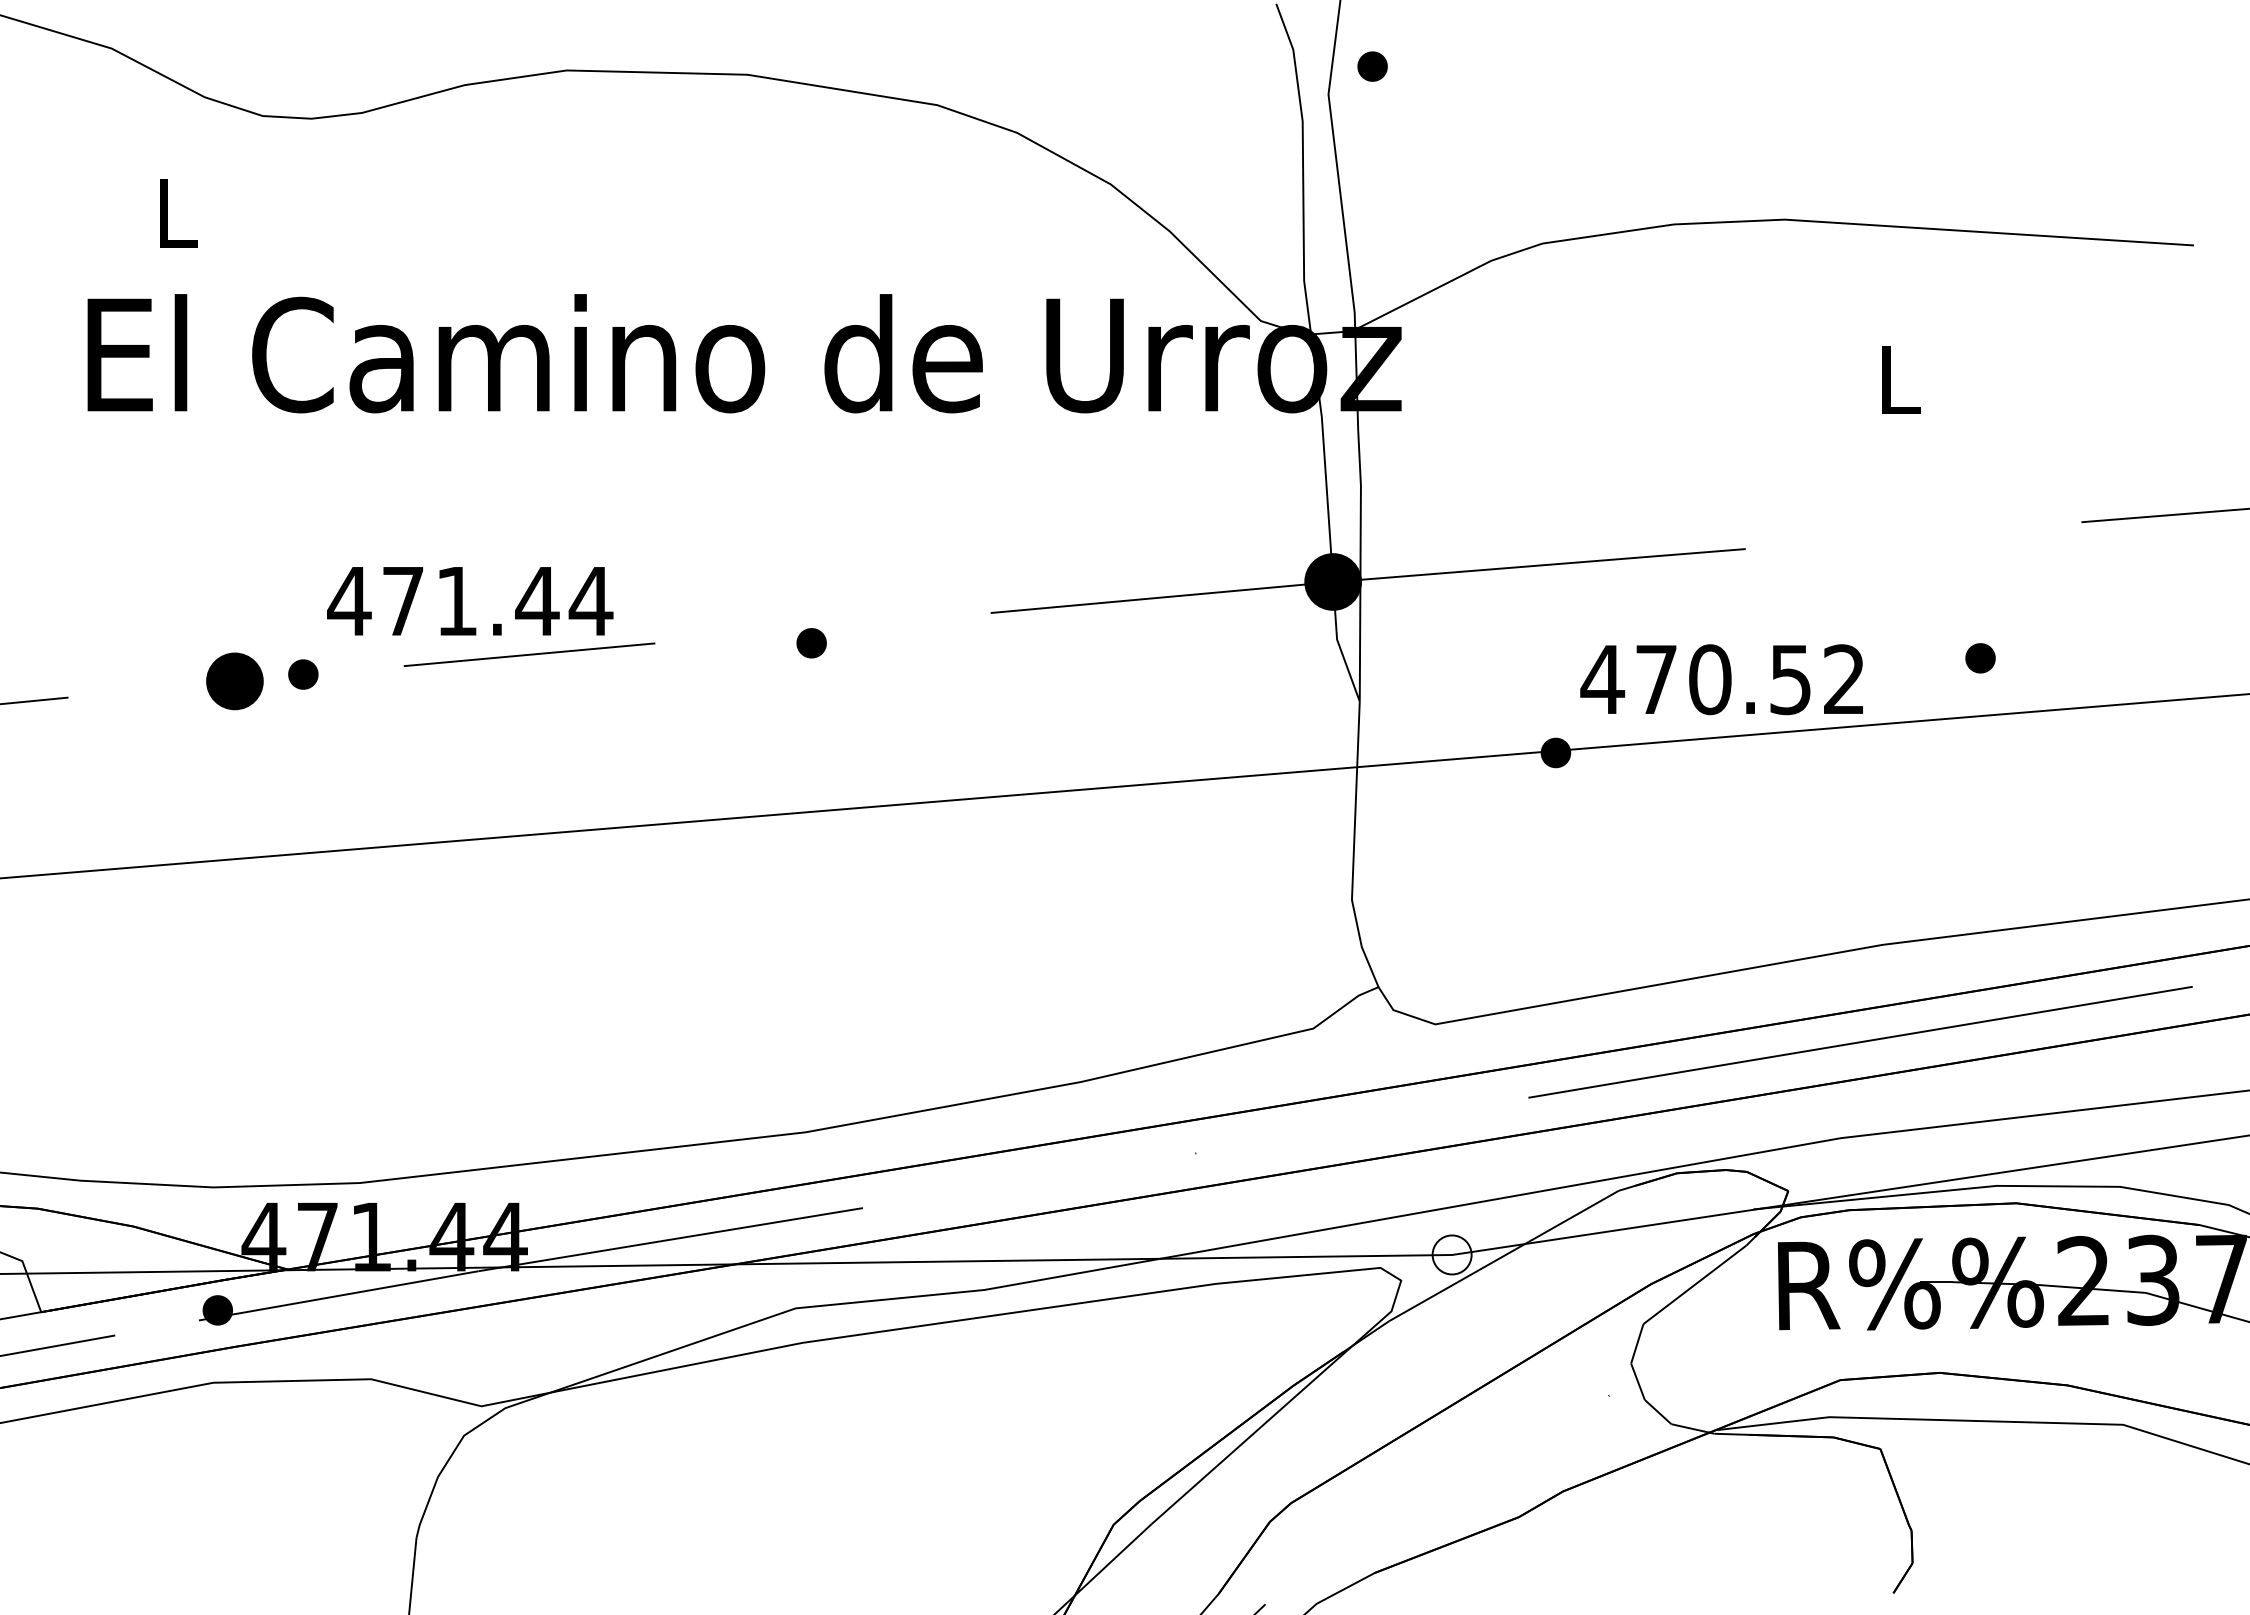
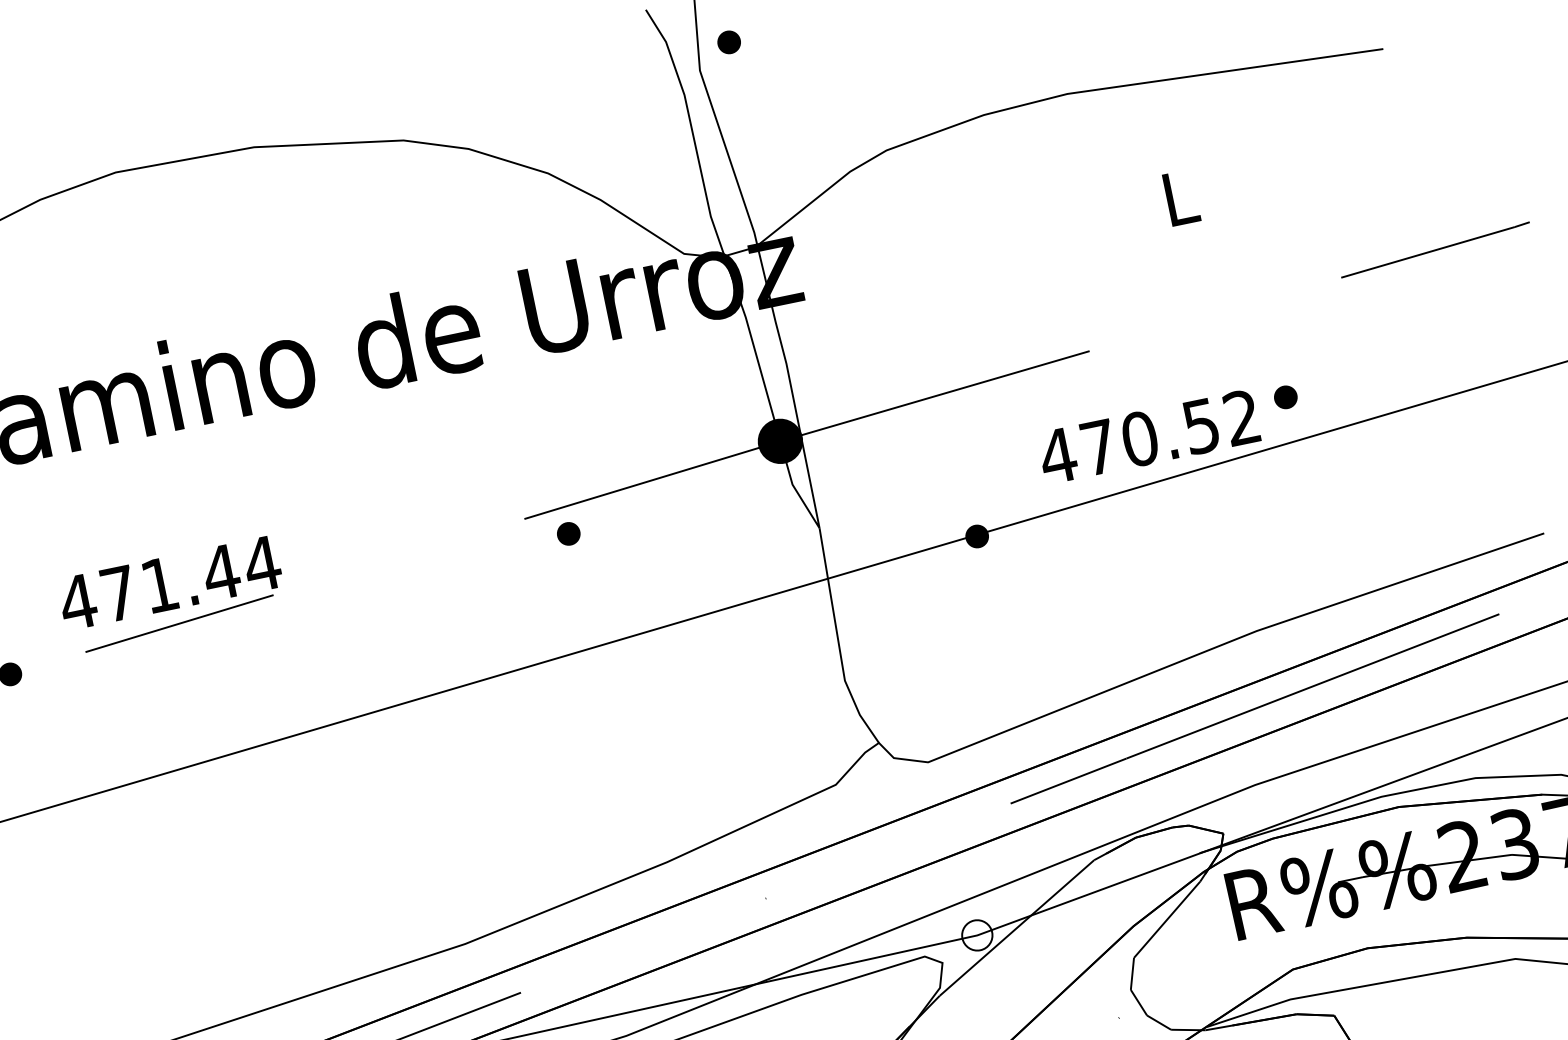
text: (470, 601) -> (170, 583), moved
part: (811, 643) -> (568, 534), moved
text: (1721, 679) -> (1148, 437), moved

